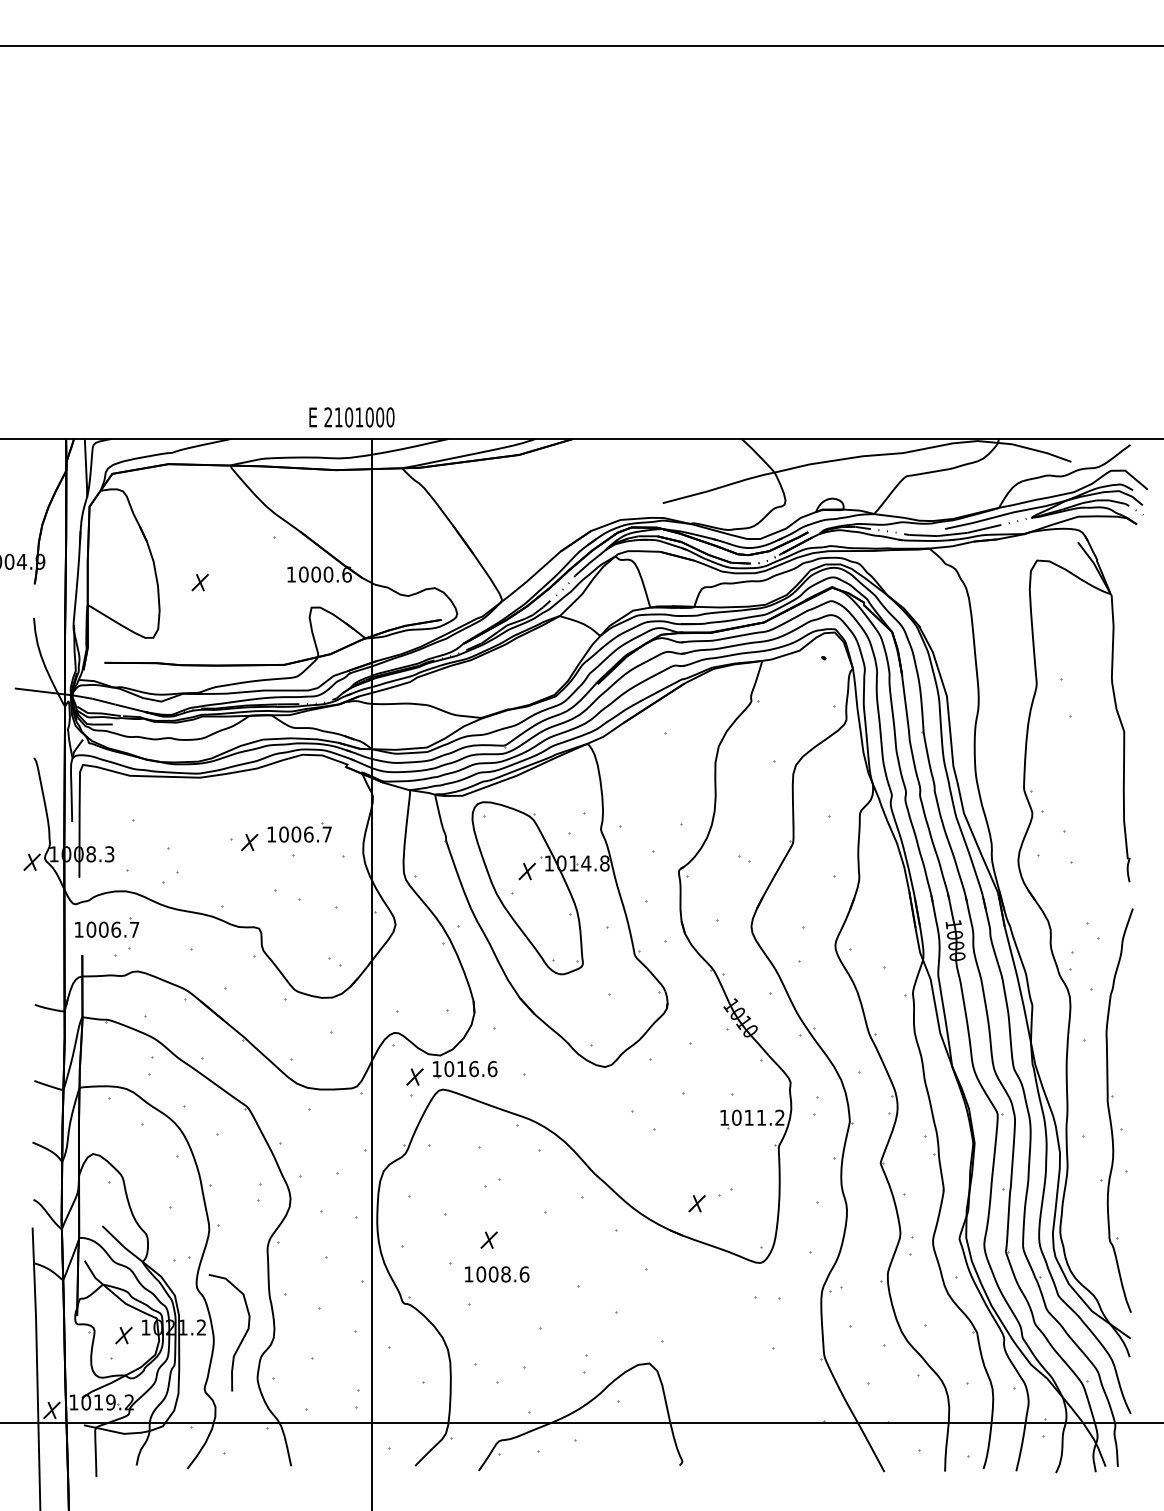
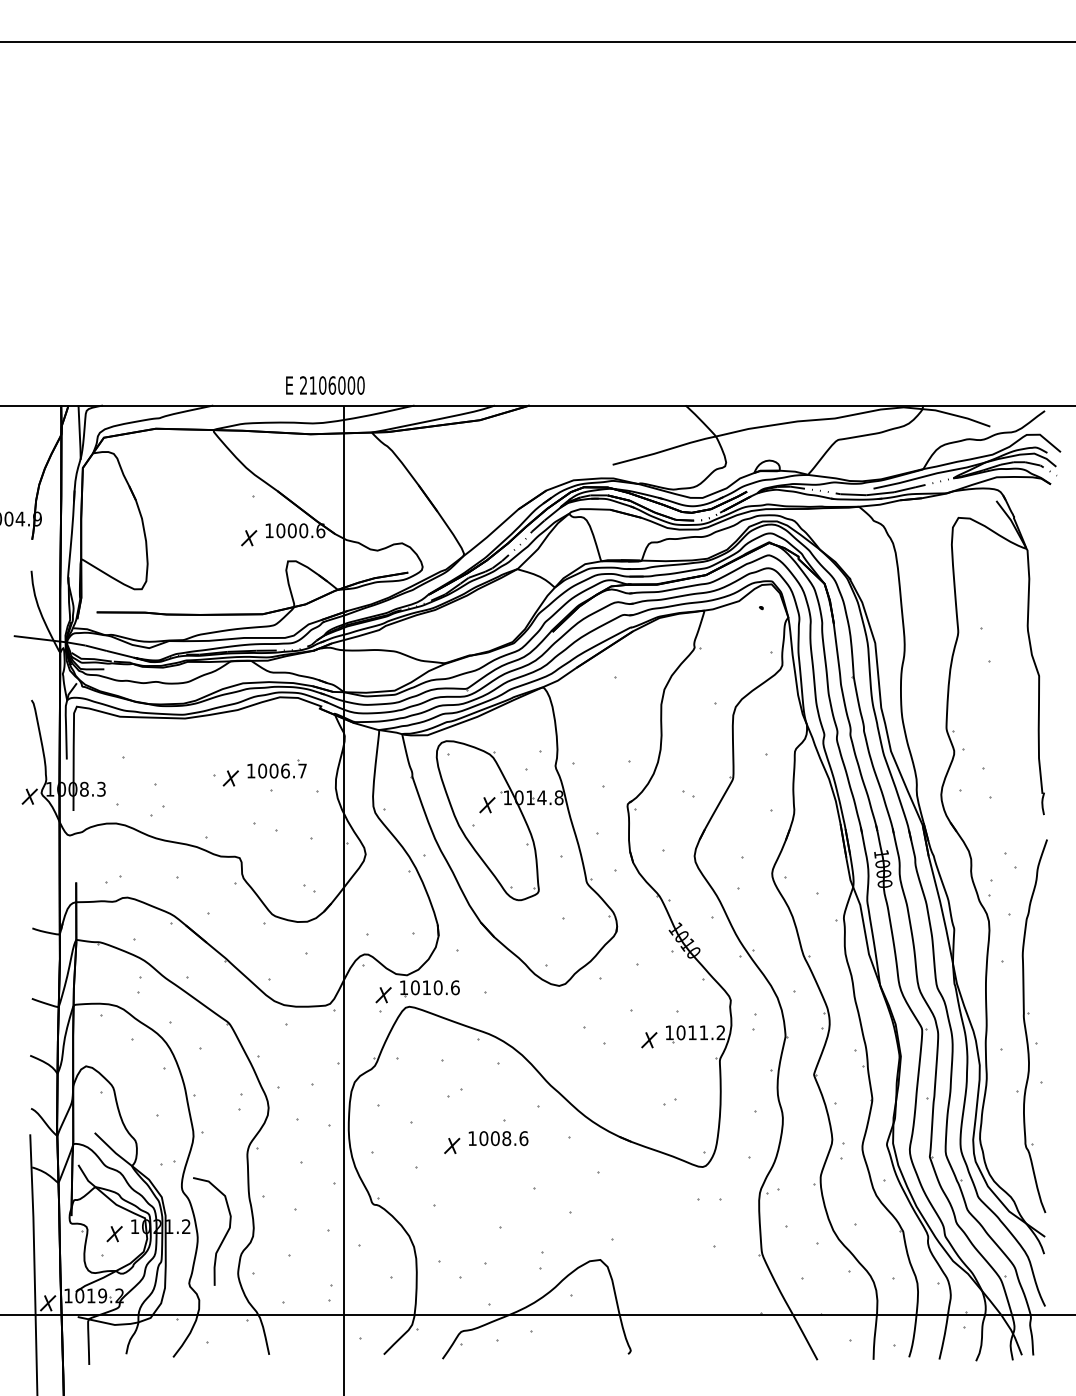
text: (359, 417) -> (332, 385), 2101000 -> 2106000
part: (200, 582) -> (249, 538), moved
part: (106, 926) -> (98, 856), removed
text: (474, 1068) -> (438, 987), 1016.6 -> 1010.6
part: (697, 1203) -> (649, 1040), moved
text: (497, 1274) -> (498, 1138), moved

